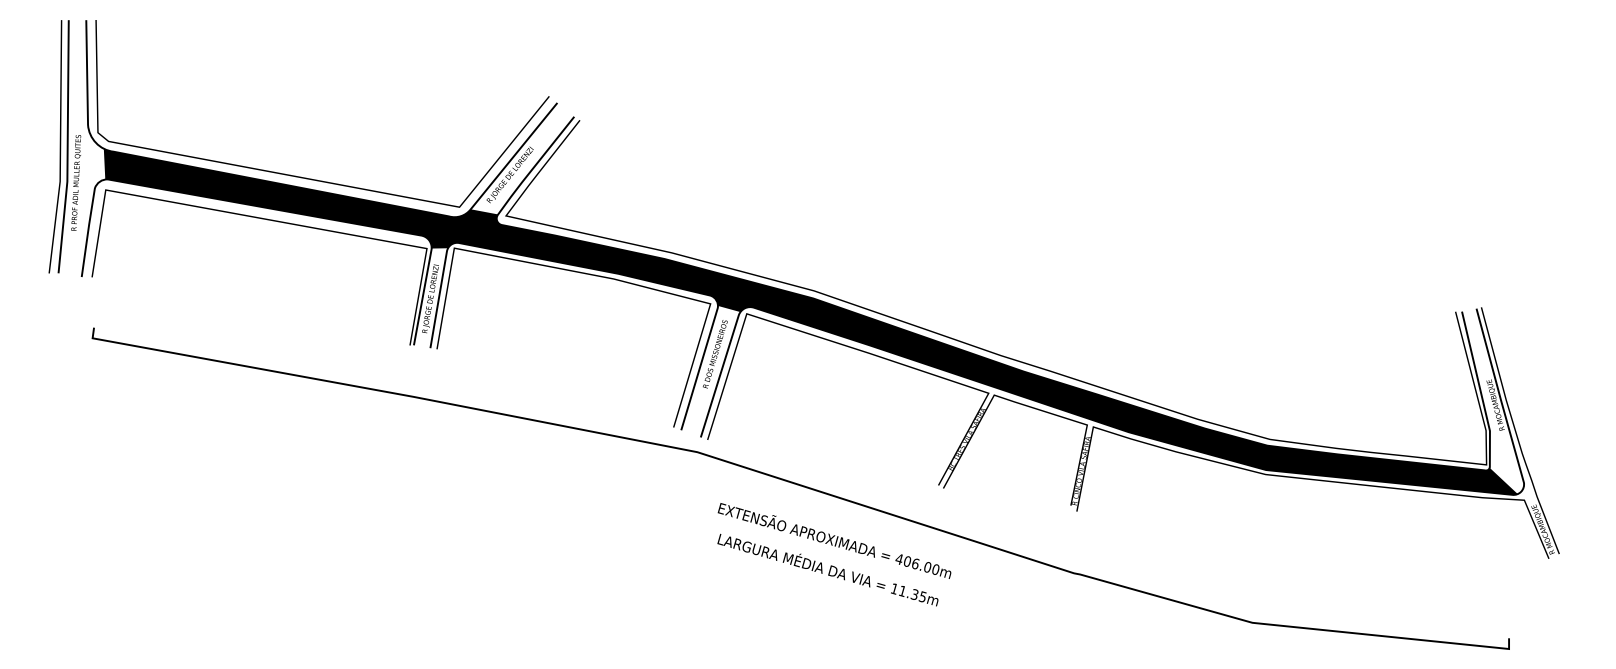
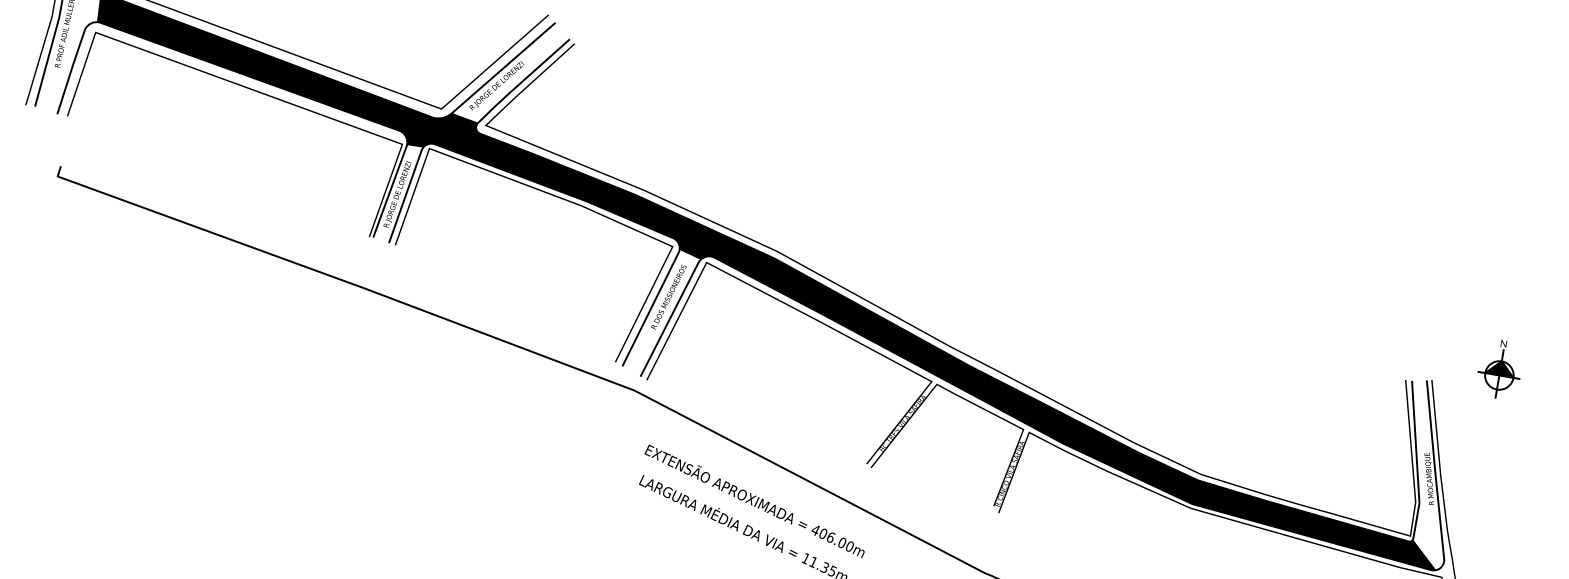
part: (1546, 285) -> (1499, 369), added

